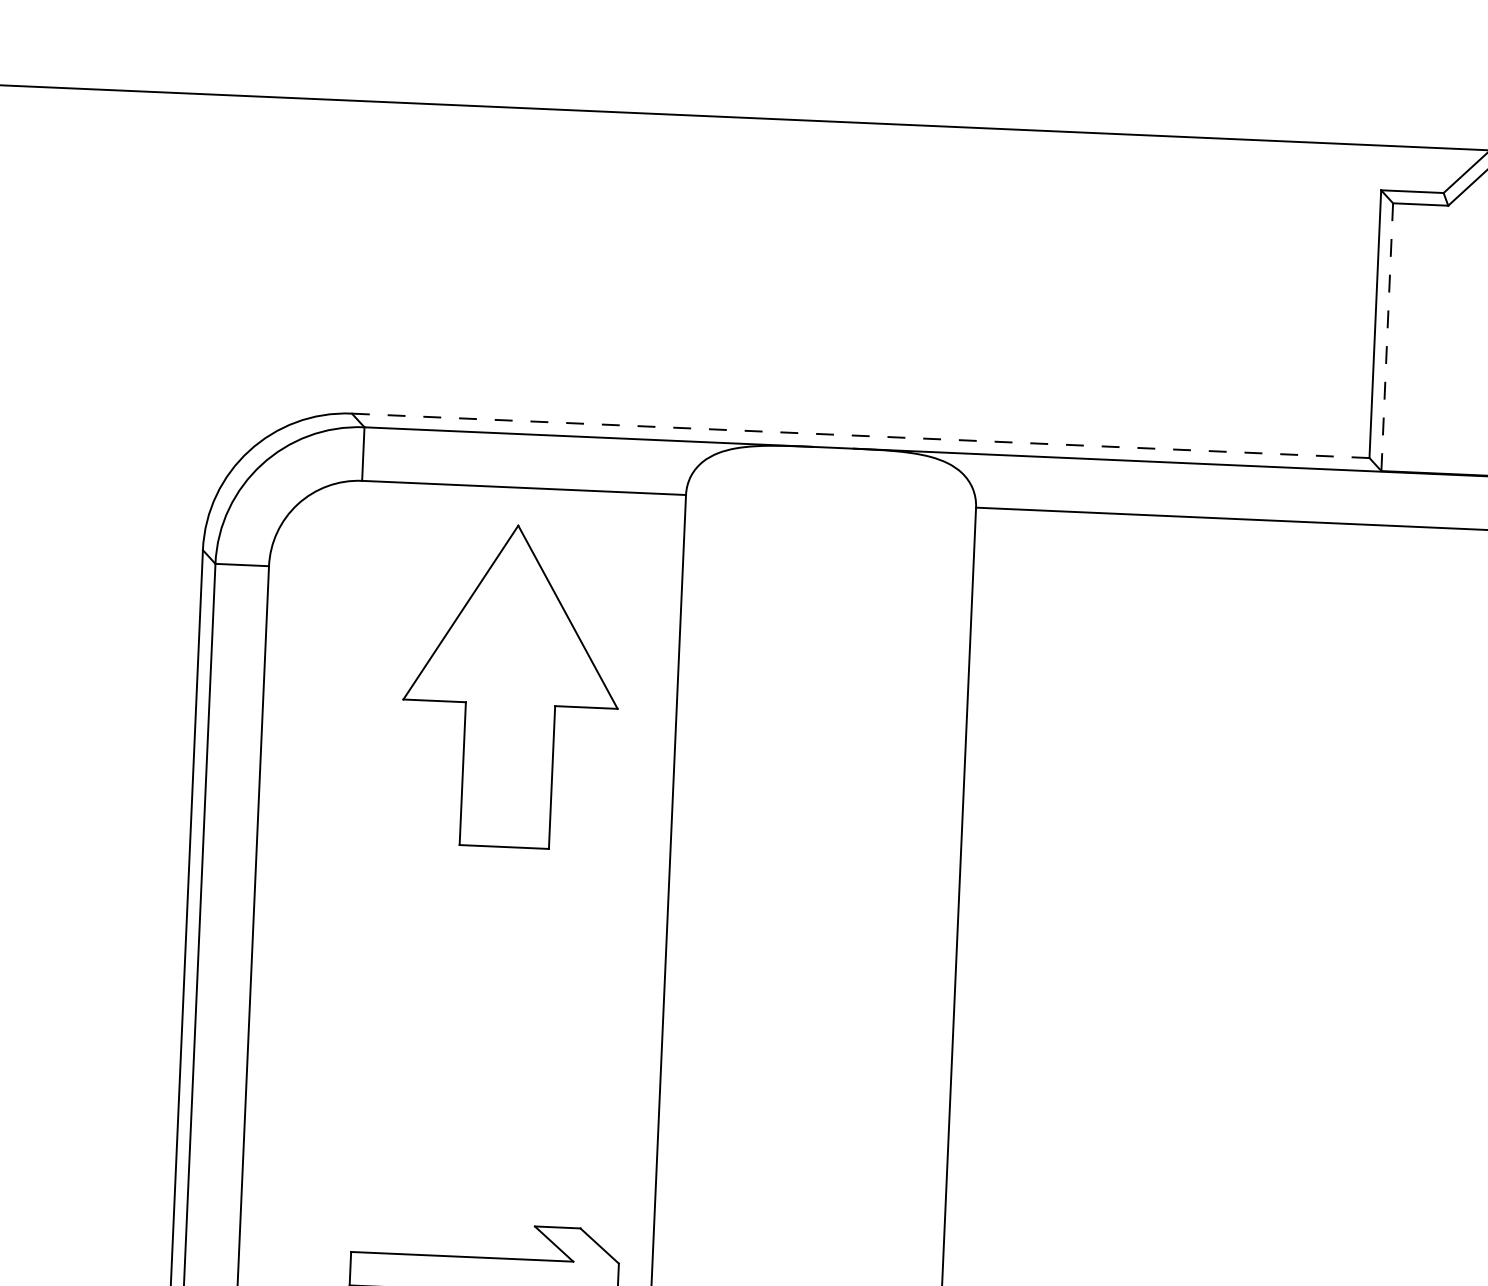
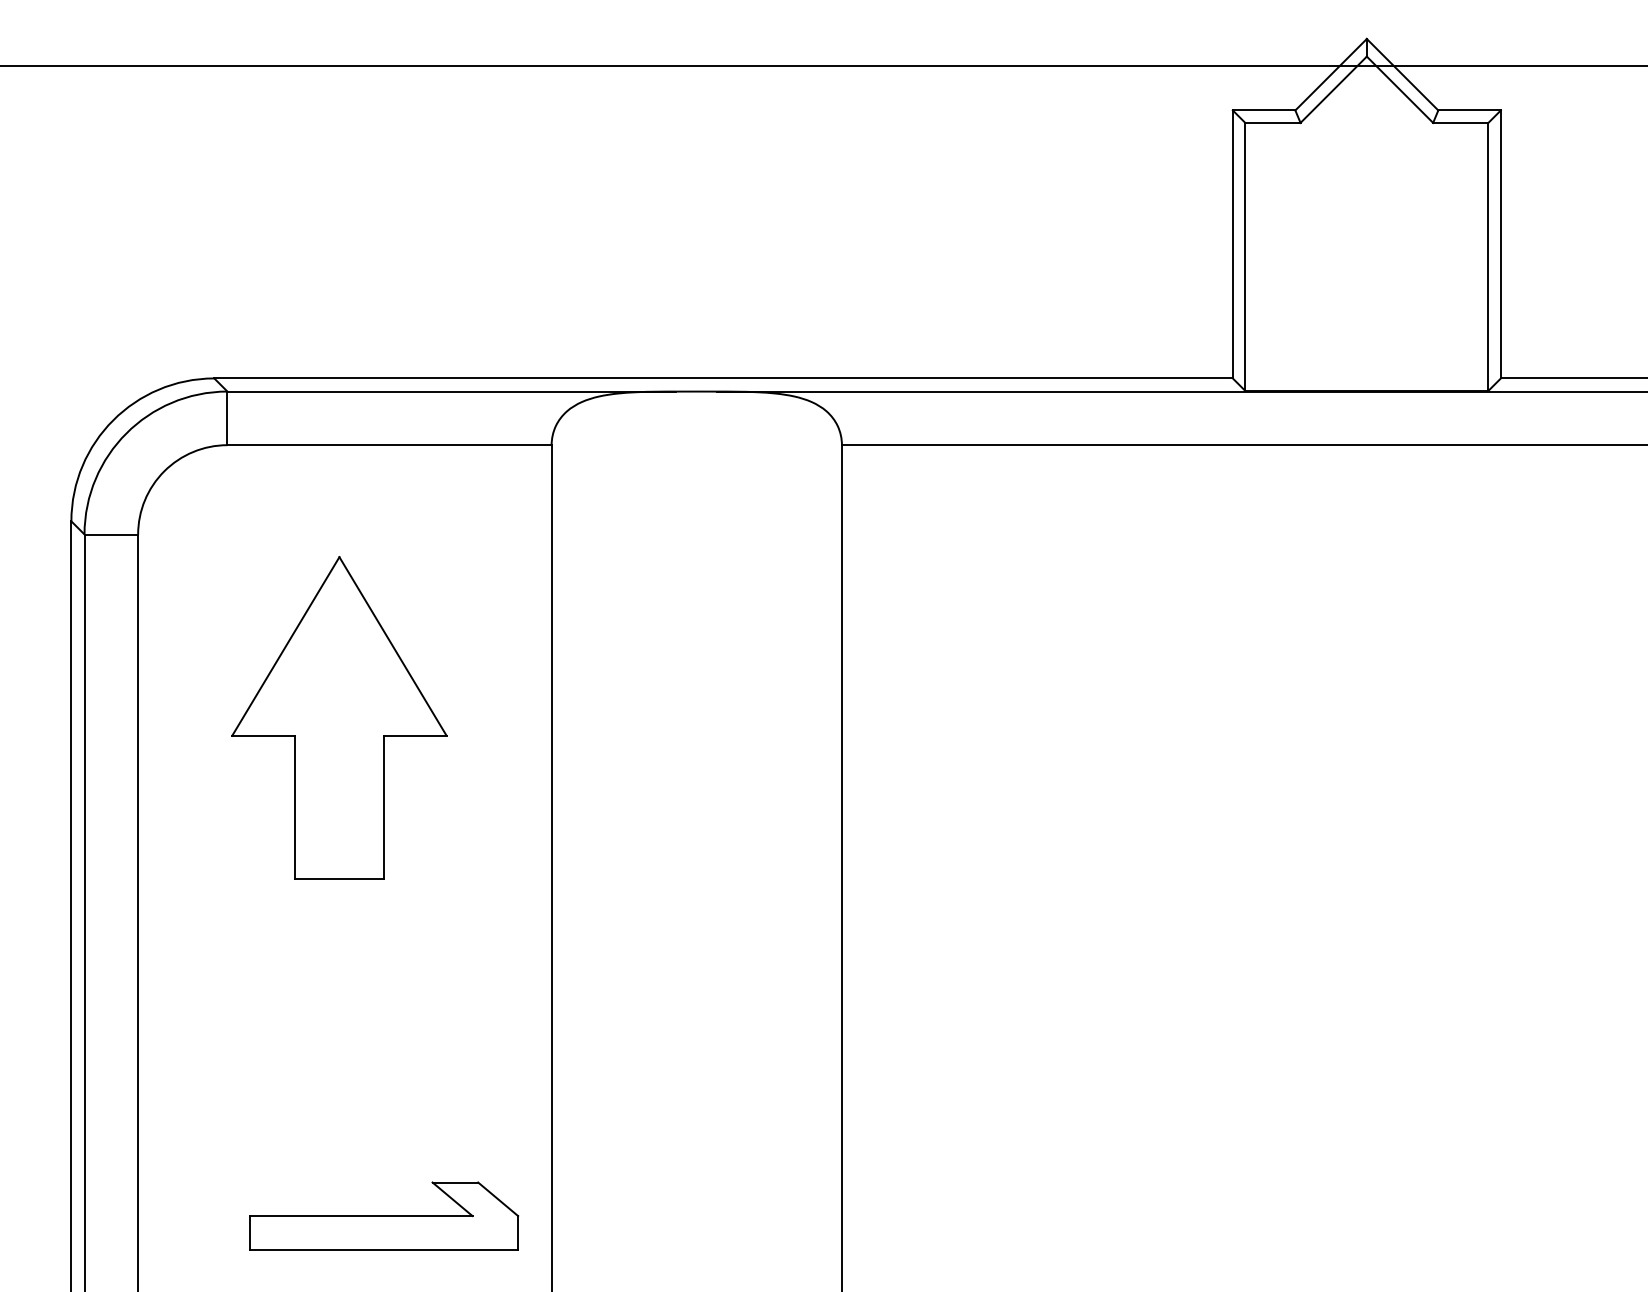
line: (1387, 336) -> (1245, 256), dashed -> solid
line: (861, 435) -> (724, 378), dashed -> solid
part: (511, 685) -> (339, 717), moved

